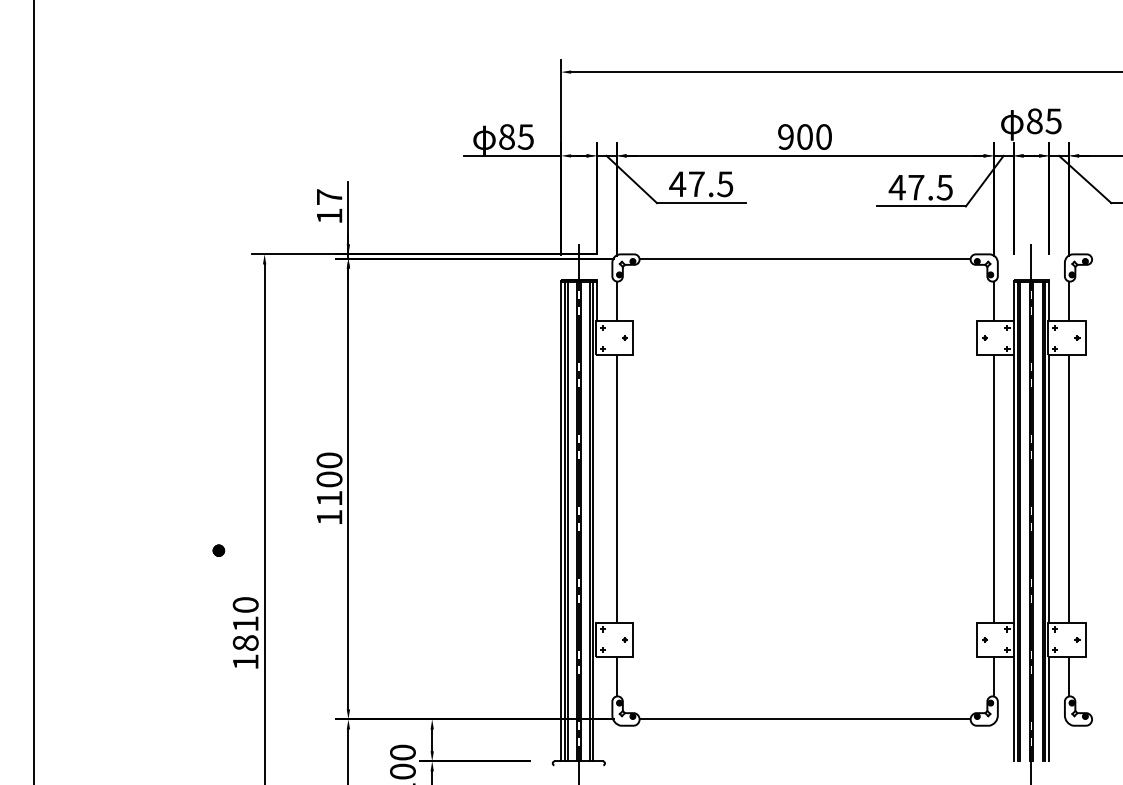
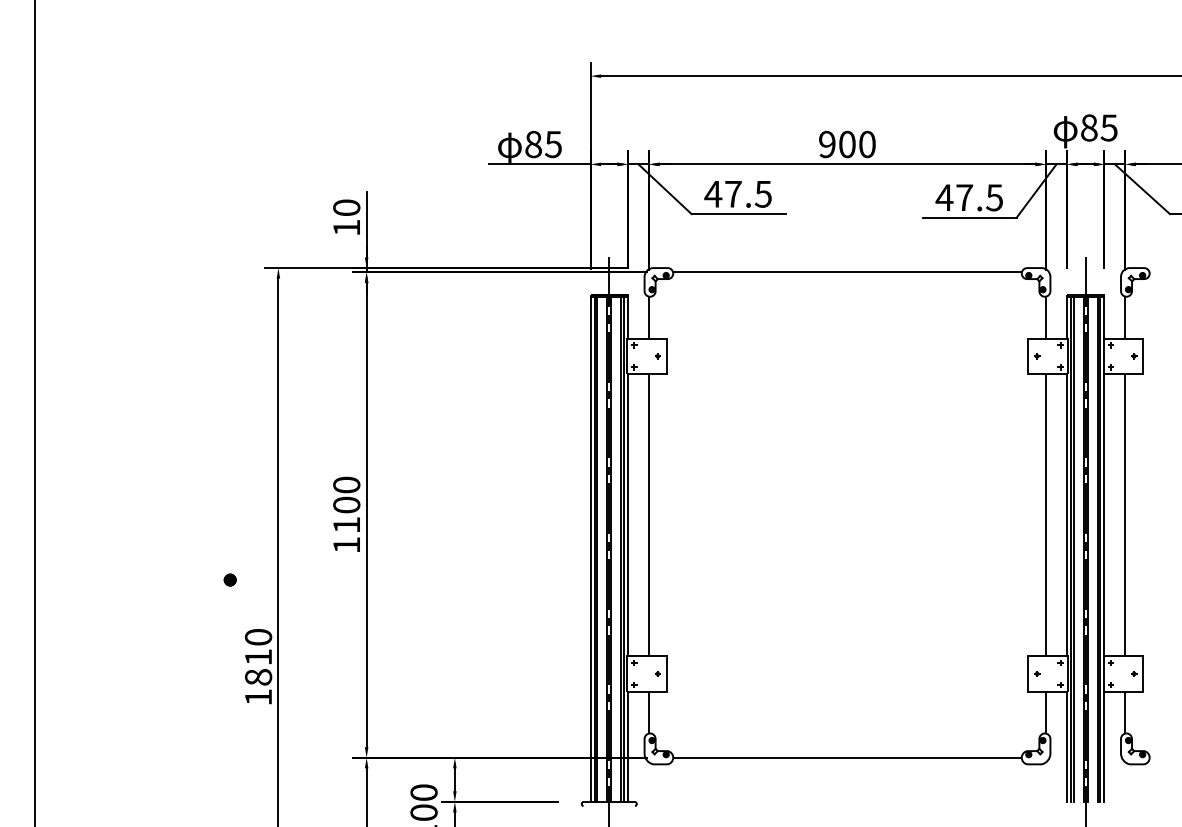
text: (329, 196) -> (346, 207), 17 -> 10
line: (596, 488) -> (627, 514), added
line: (596, 708) -> (627, 746), added

